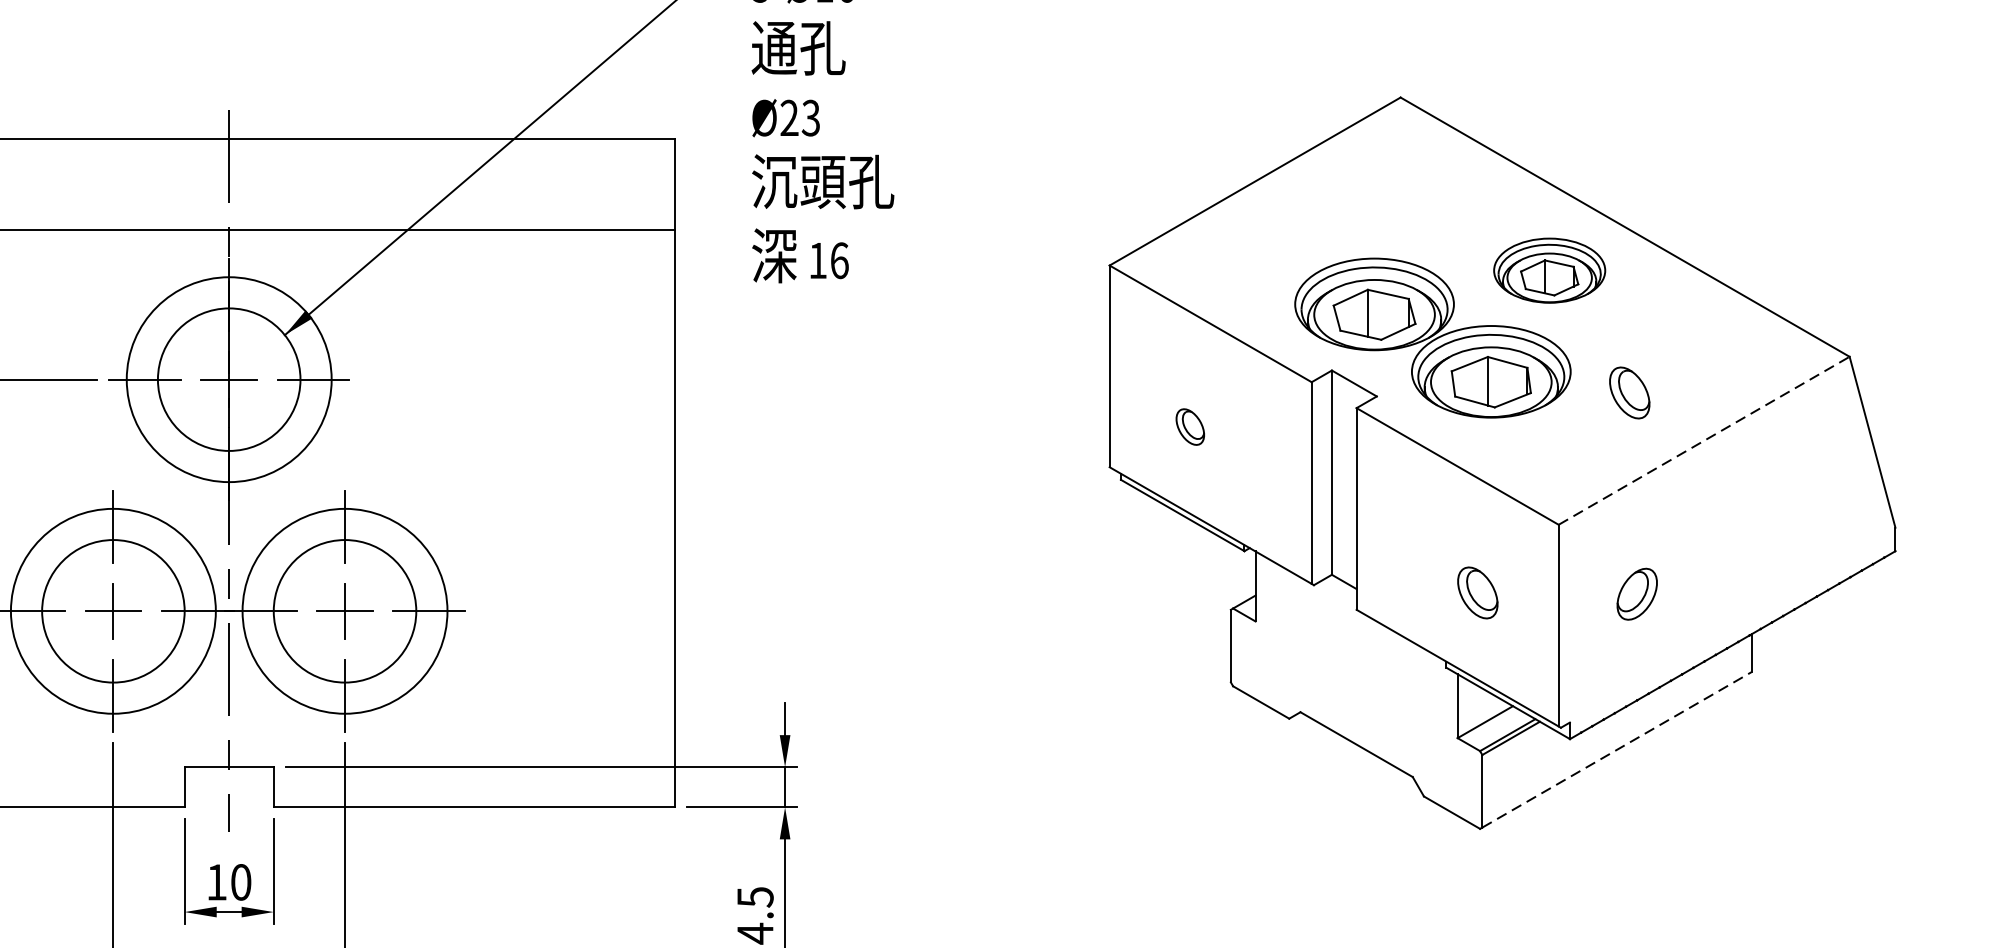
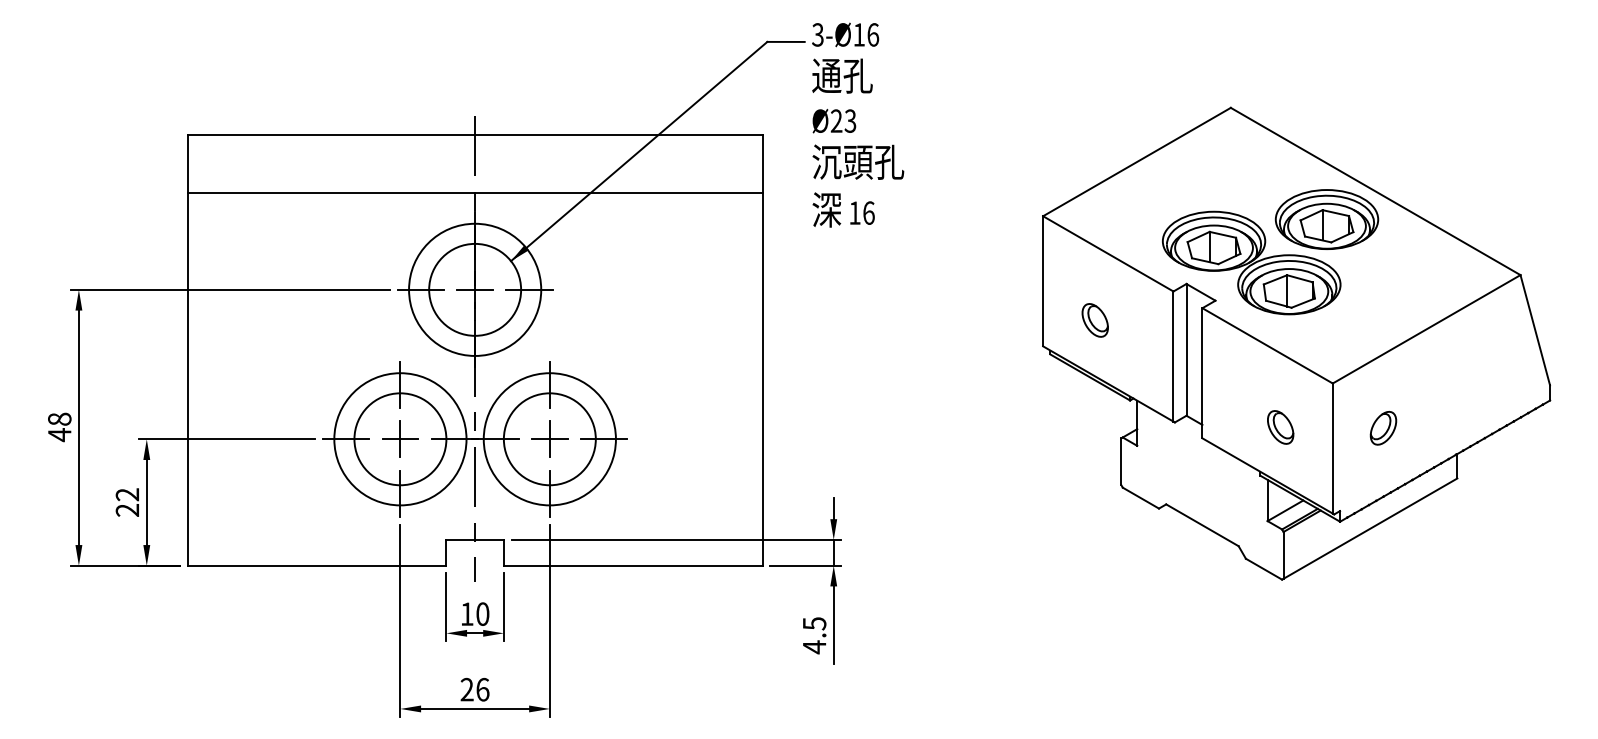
part: (1548, 270) -> (1326, 219), size x1.43
part: (1629, 393) -> (1378, 298), removed
part: (1189, 427) -> (1094, 320), size x1.43
line: (1705, 441) -> (1427, 329), dashed -> solid
line: (1617, 749) -> (1370, 528), dashed -> solid

